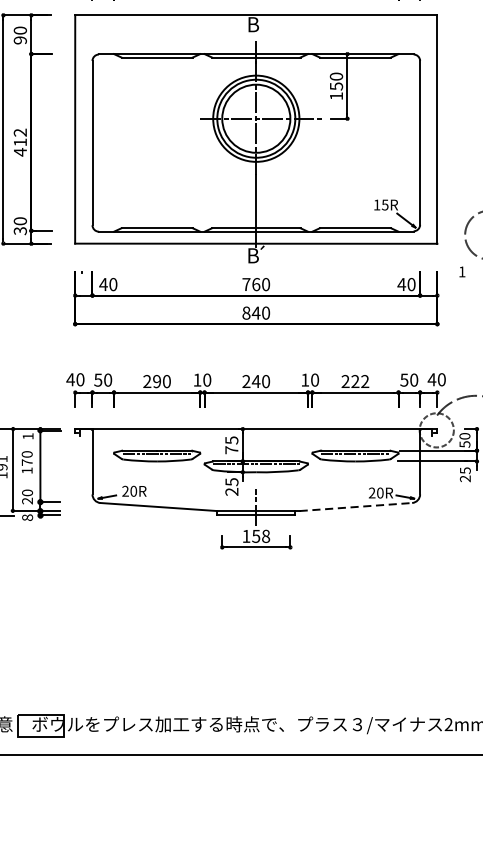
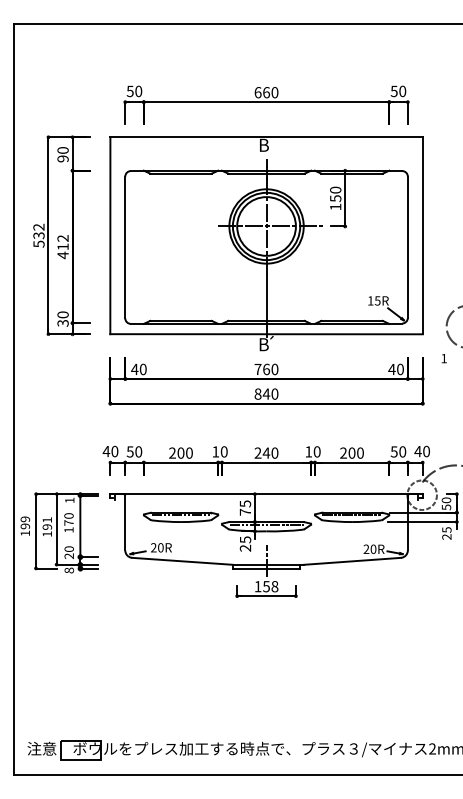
text: (156, 380) -> (180, 452), 290 -> 200
text: (359, 380) -> (355, 452), 222 -> 200
line: (355, 507) -> (352, 561), dashed -> solid

